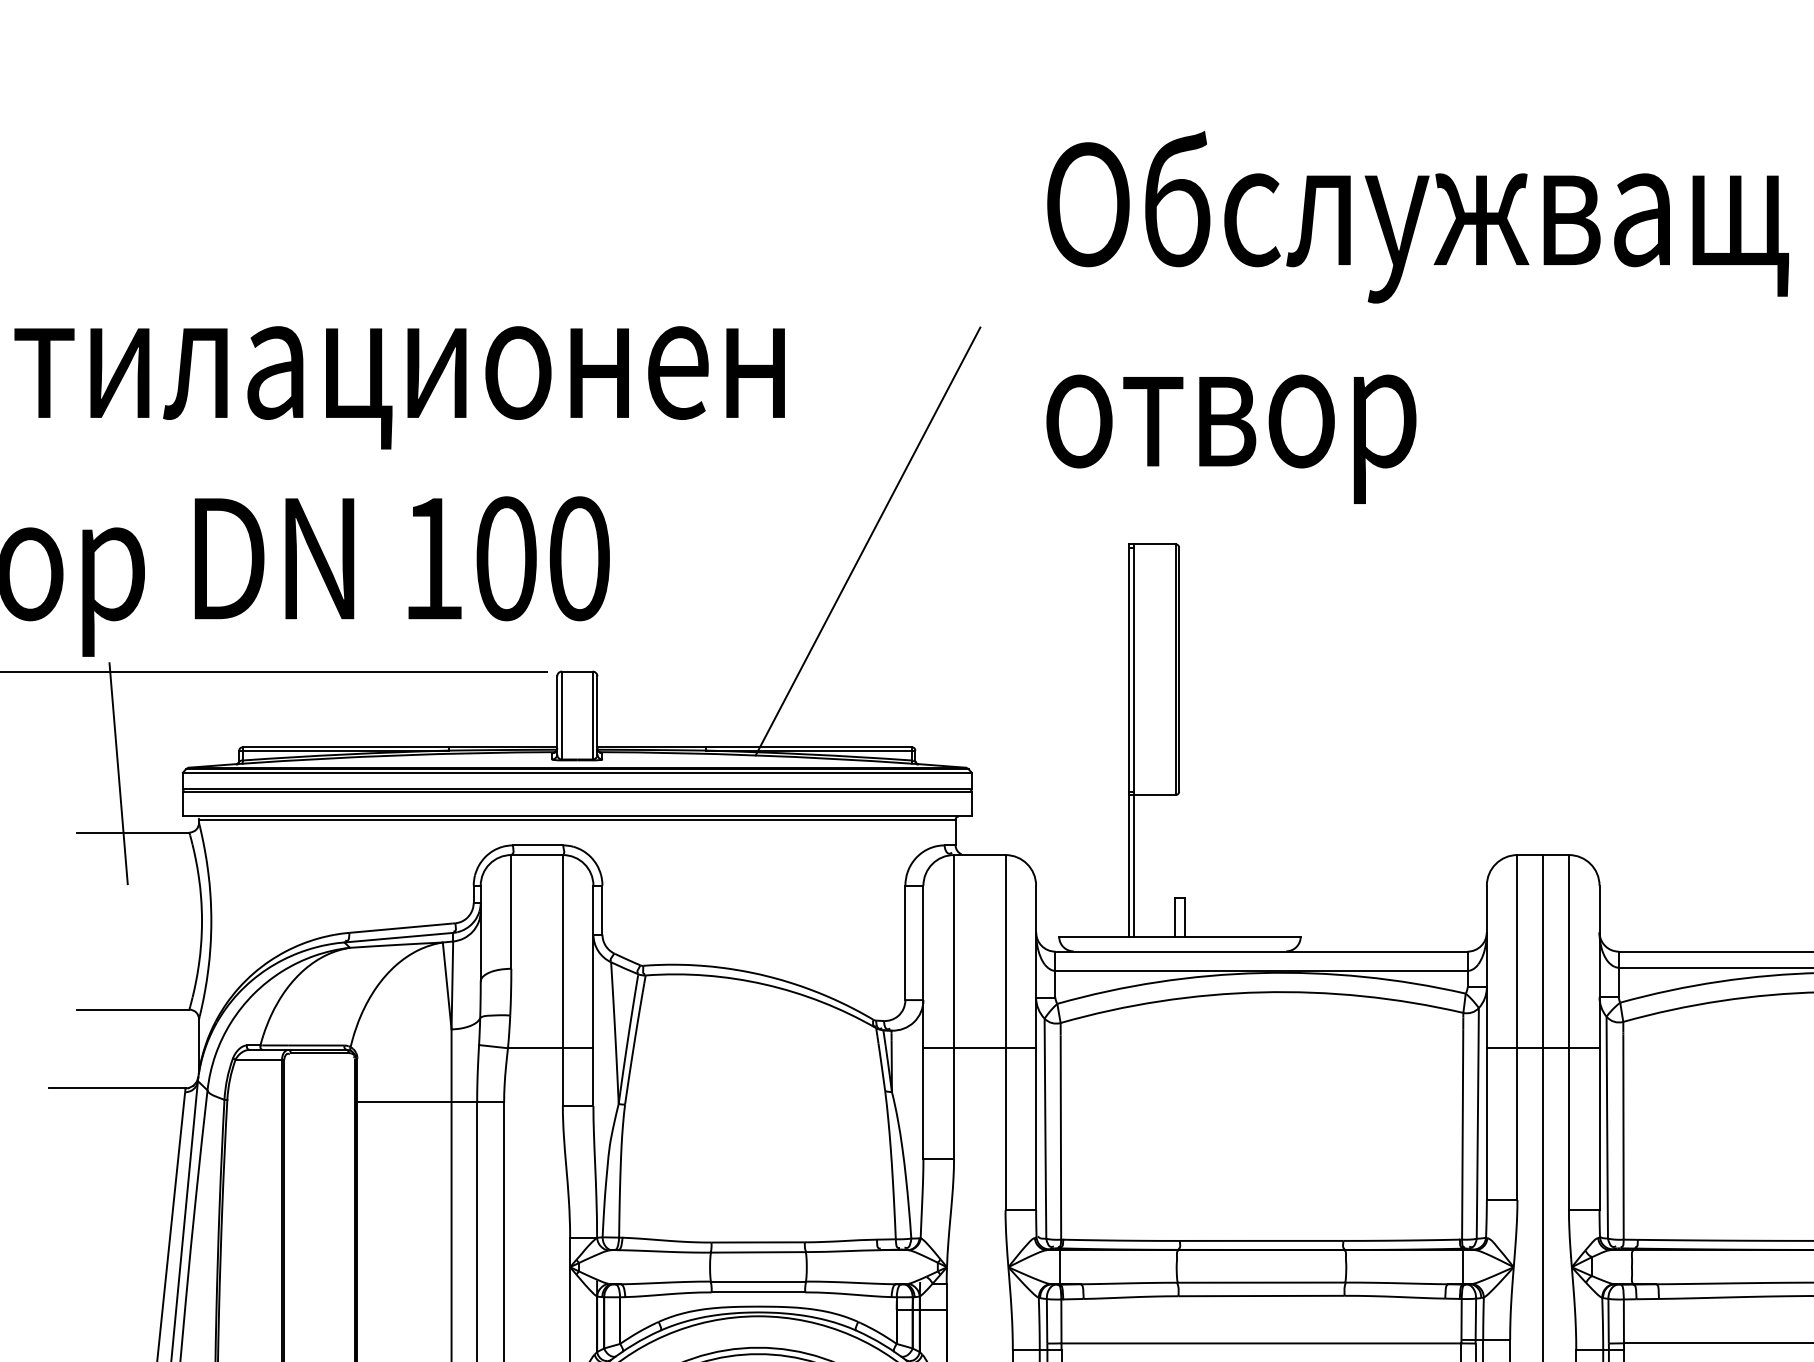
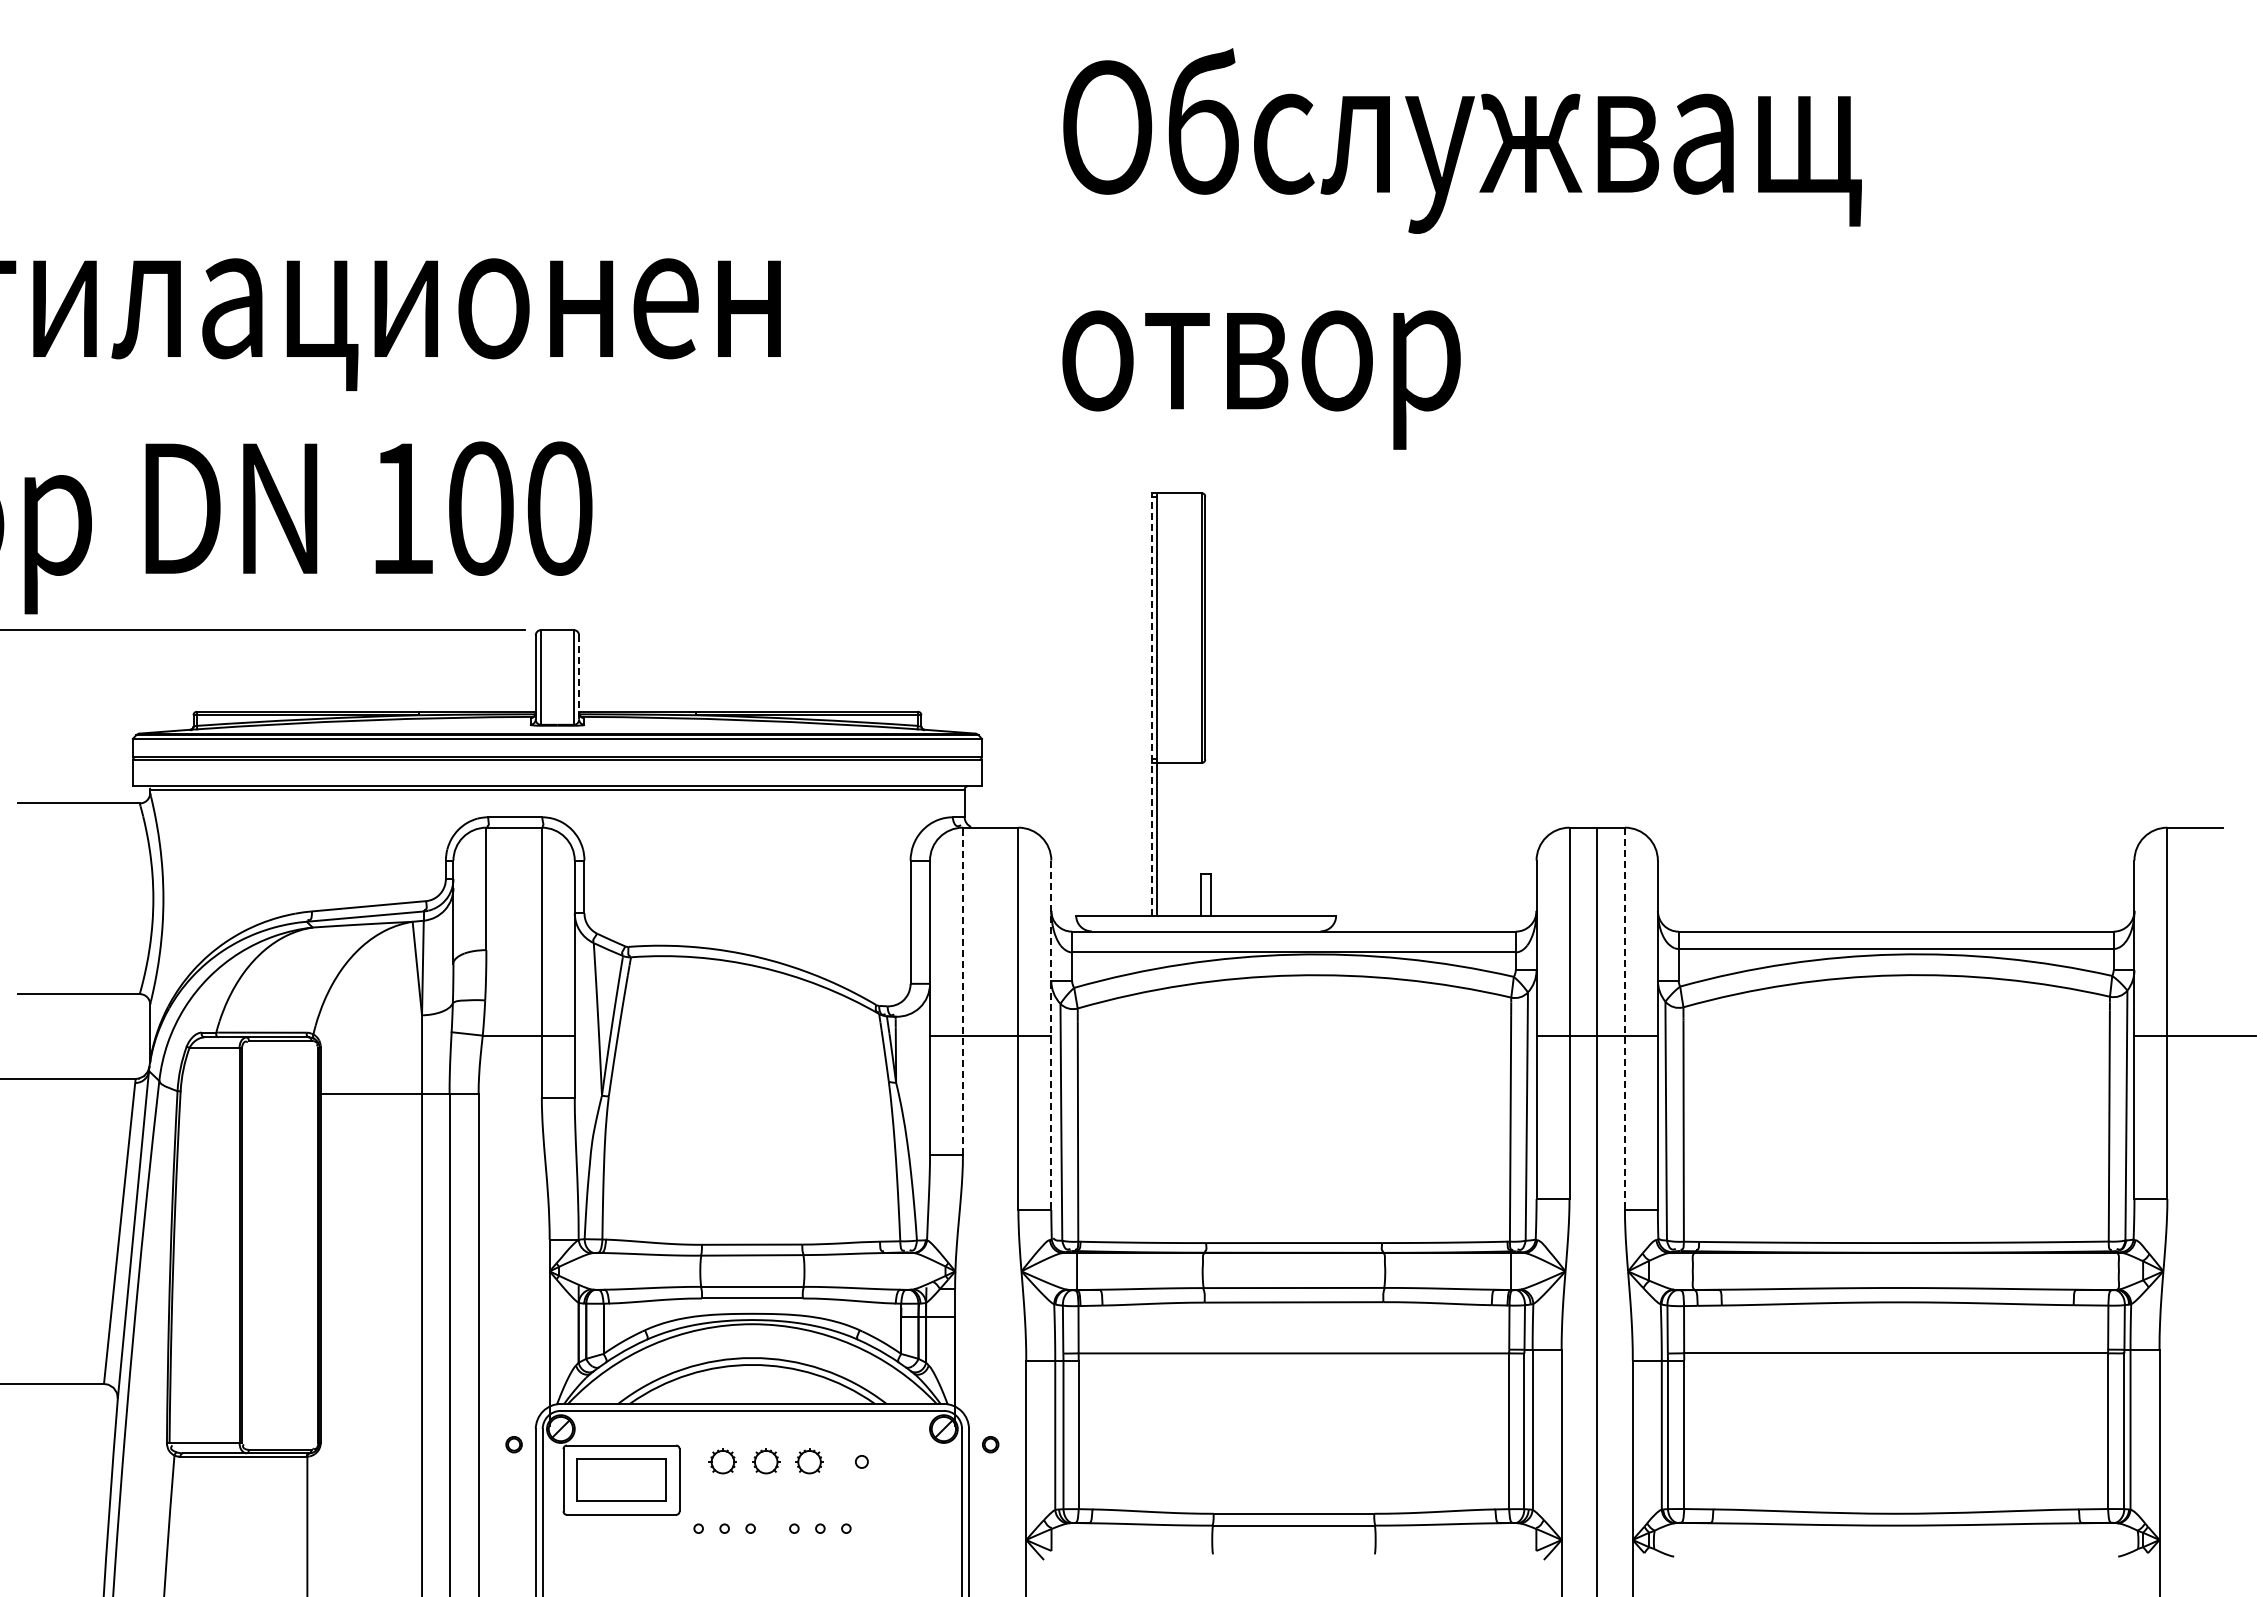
line: (868, 540) -> (870, 489), removed
line: (597, 715) -> (579, 677), solid -> dashed
line: (1129, 739) -> (1151, 703), solid -> dashed
line: (118, 773) -> (63, 739), removed
line: (953, 1006) -> (962, 990), solid -> dashed
line: (1568, 1033) -> (1624, 1019), solid -> dashed
line: (1036, 1048) -> (1051, 1035), solid -> dashed

